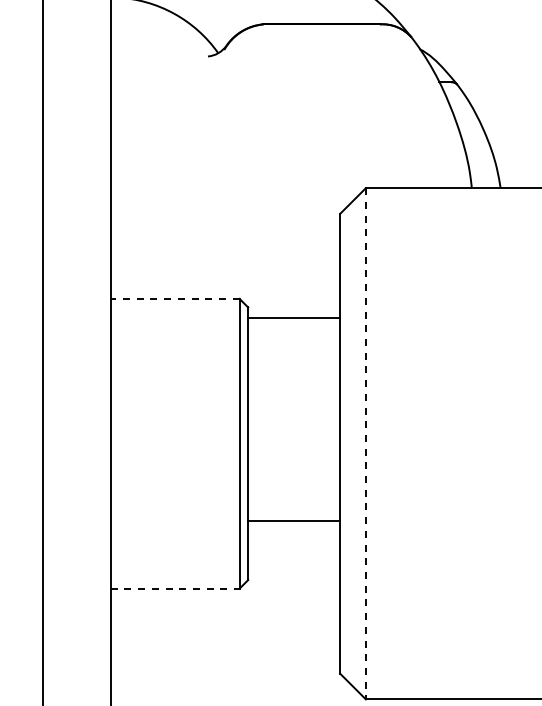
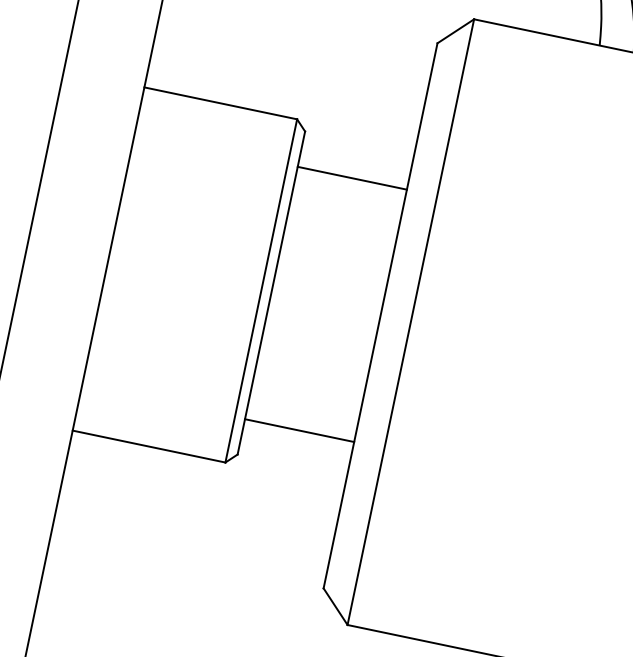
line: (174, 298) -> (220, 102), dashed -> solid
line: (294, 318) -> (352, 178), moved
line: (365, 443) -> (410, 321), dashed -> solid
line: (294, 521) -> (299, 430), moved
line: (175, 588) -> (149, 446), dashed -> solid

